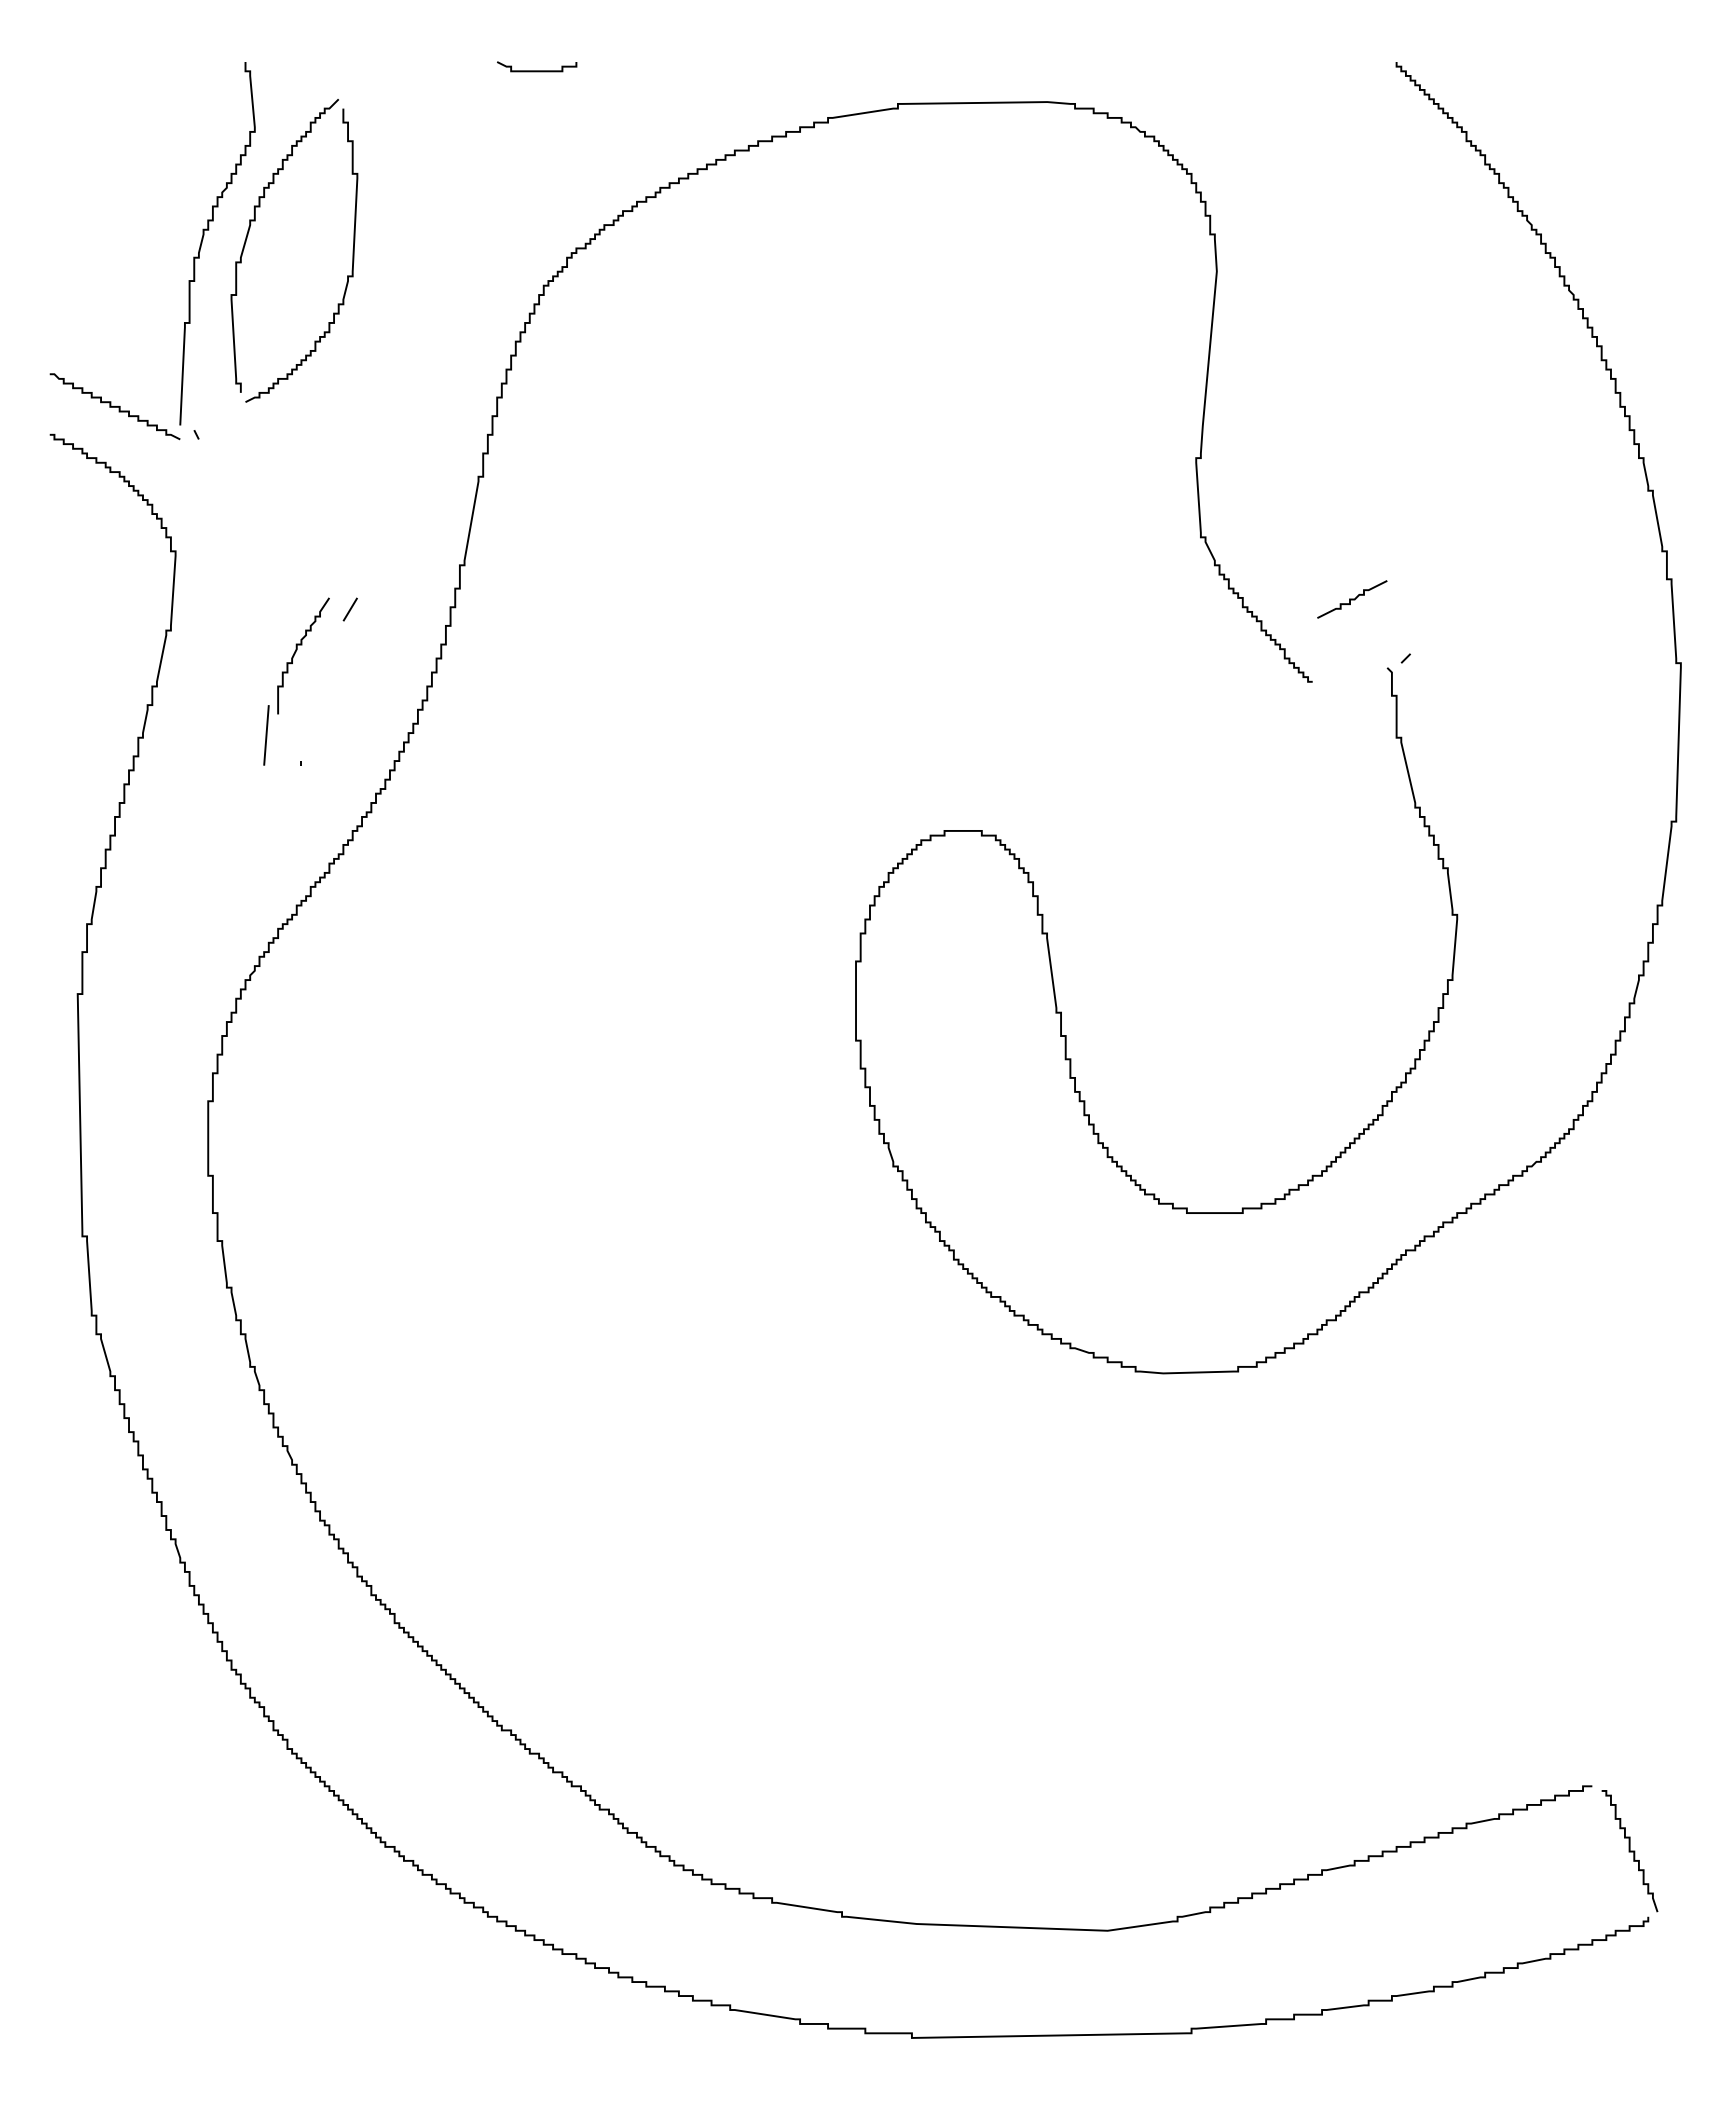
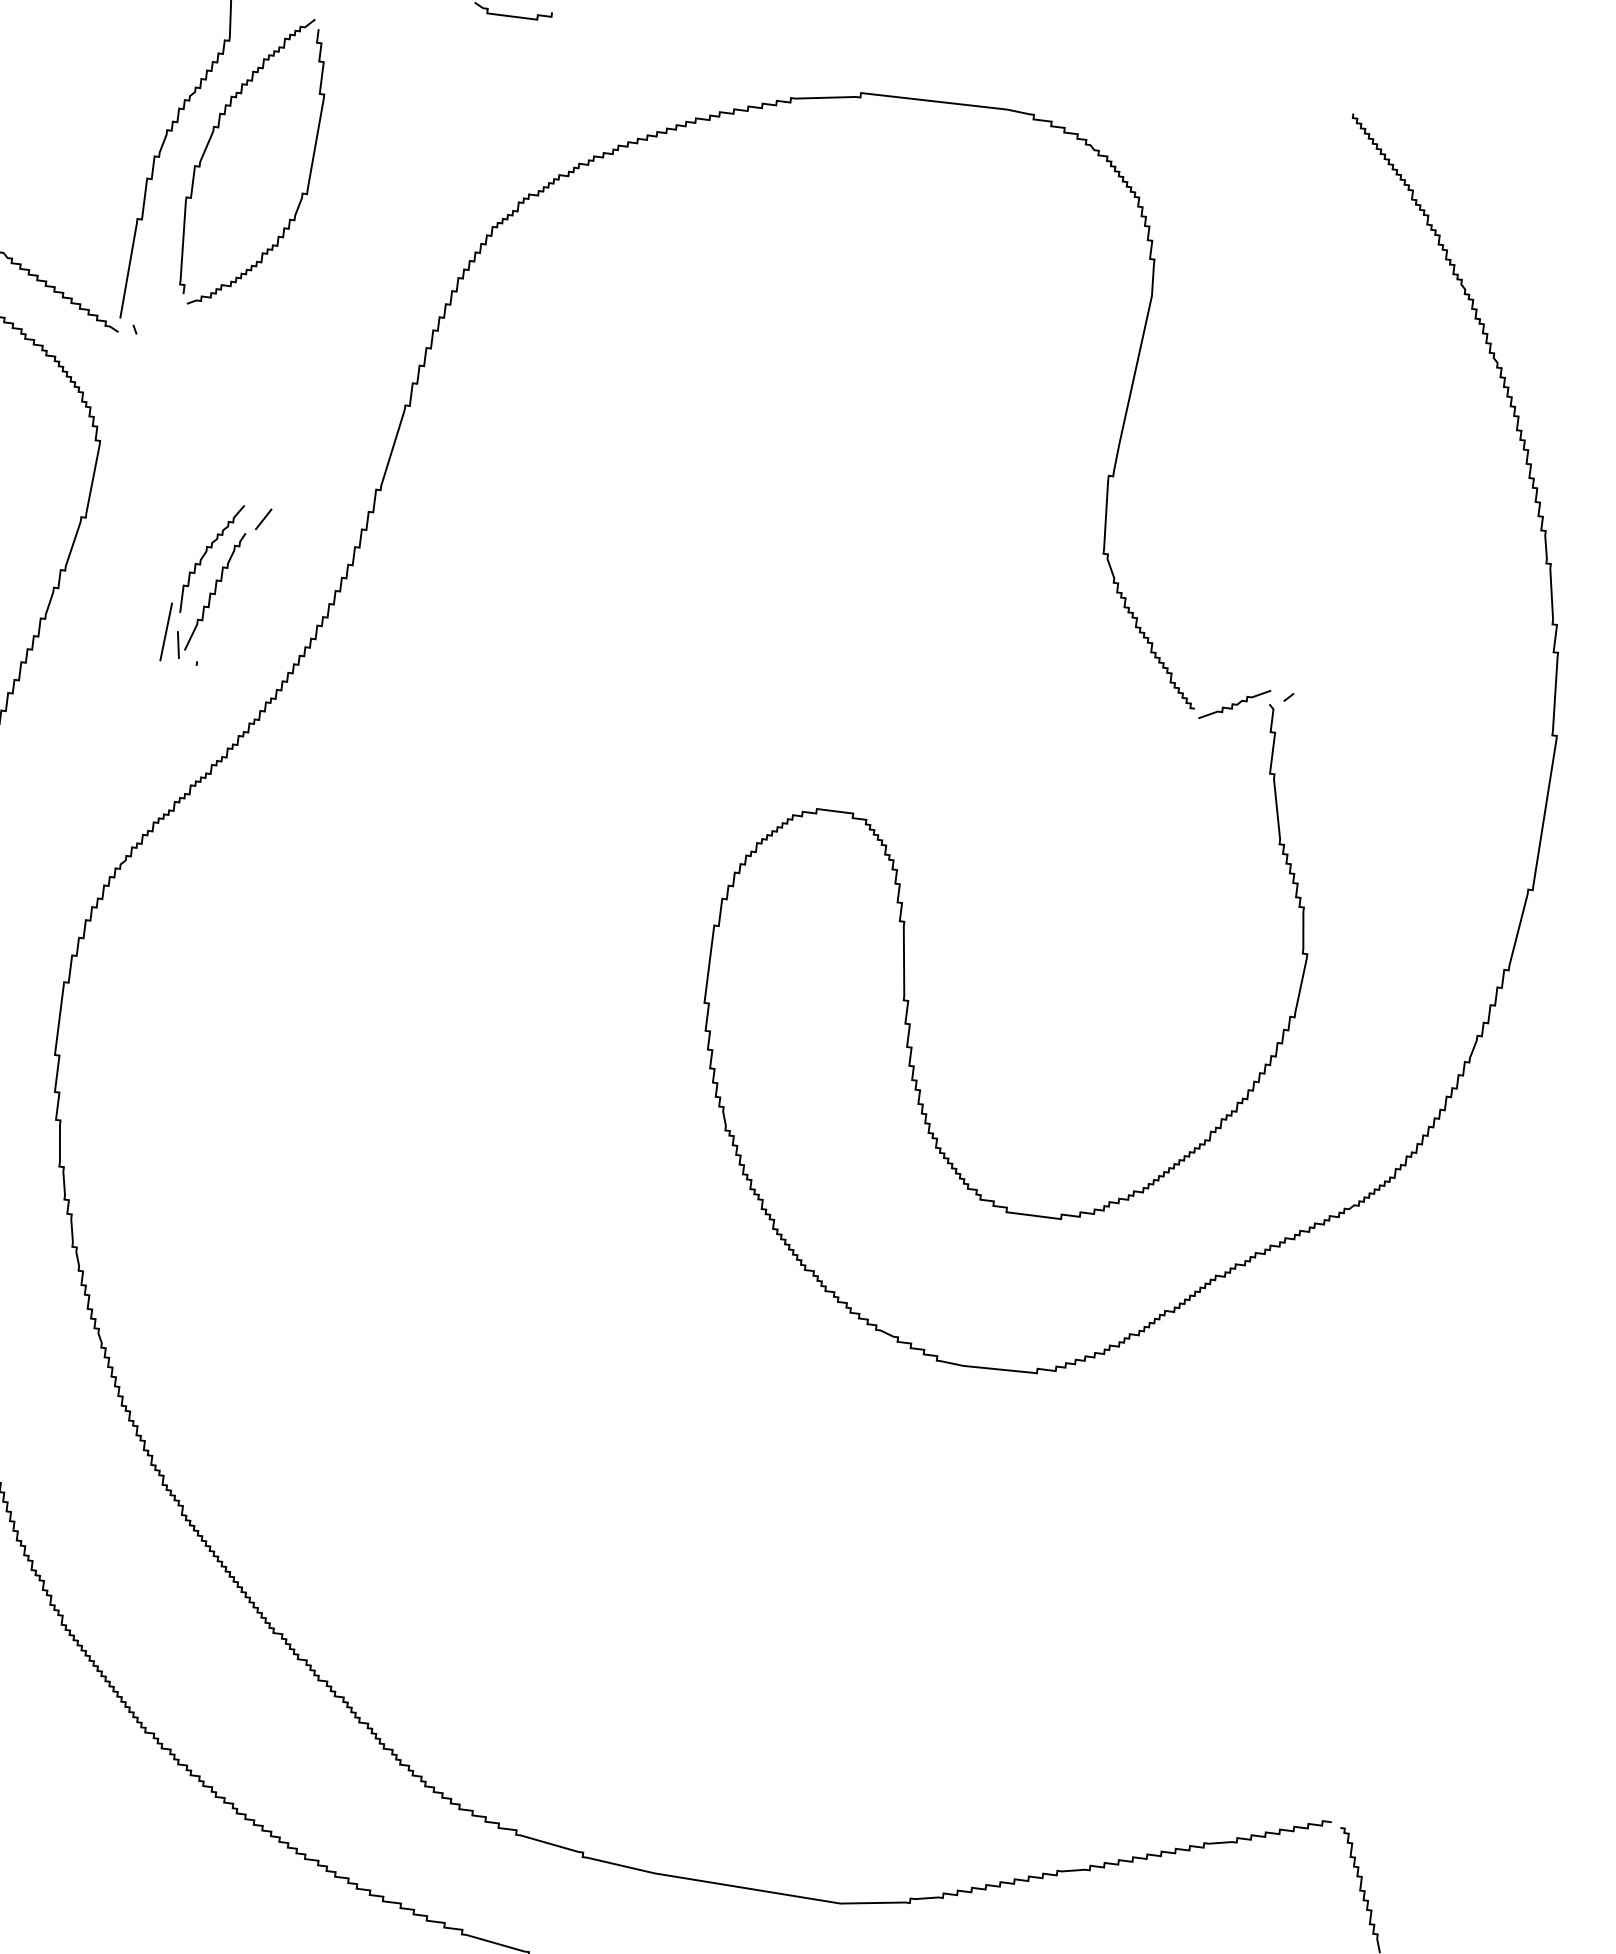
curve: (1352, 599) -> (1234, 704), moved
part: (305, 692) -> (209, 594), added

